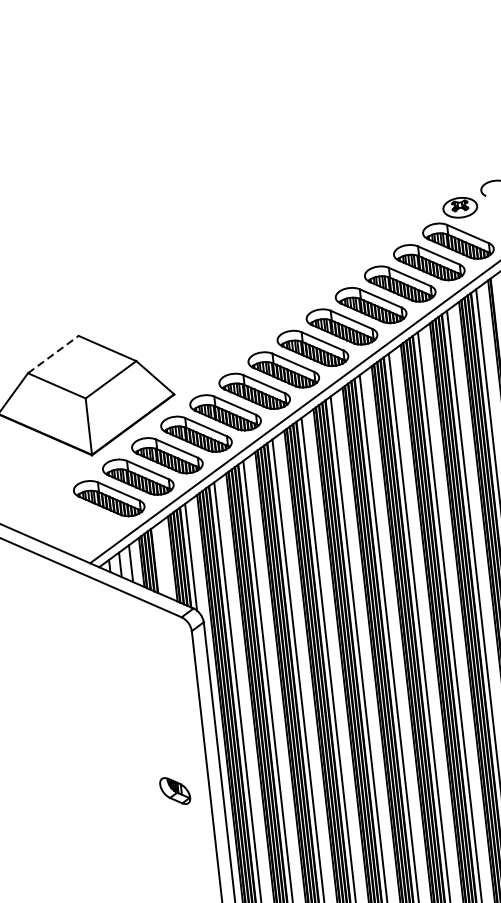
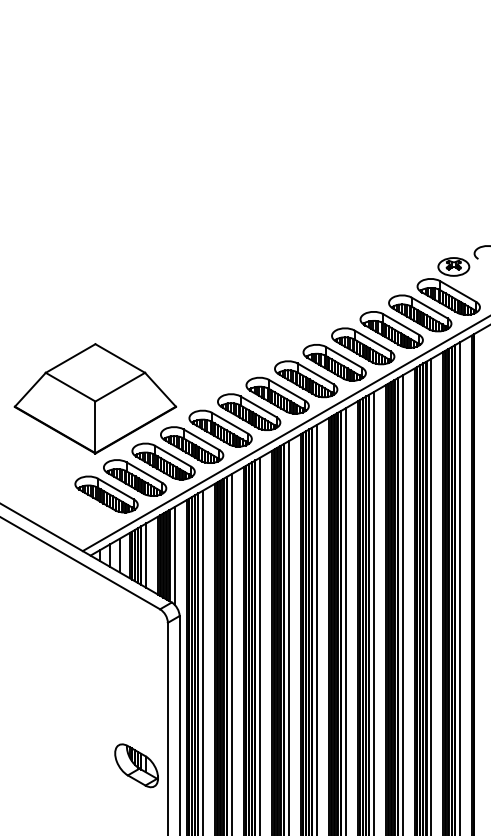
line: (53, 354) -> (70, 358), dashed -> solid
line: (160, 560) -> (146, 555), added
part: (175, 790) -> (136, 765), size x1.67

